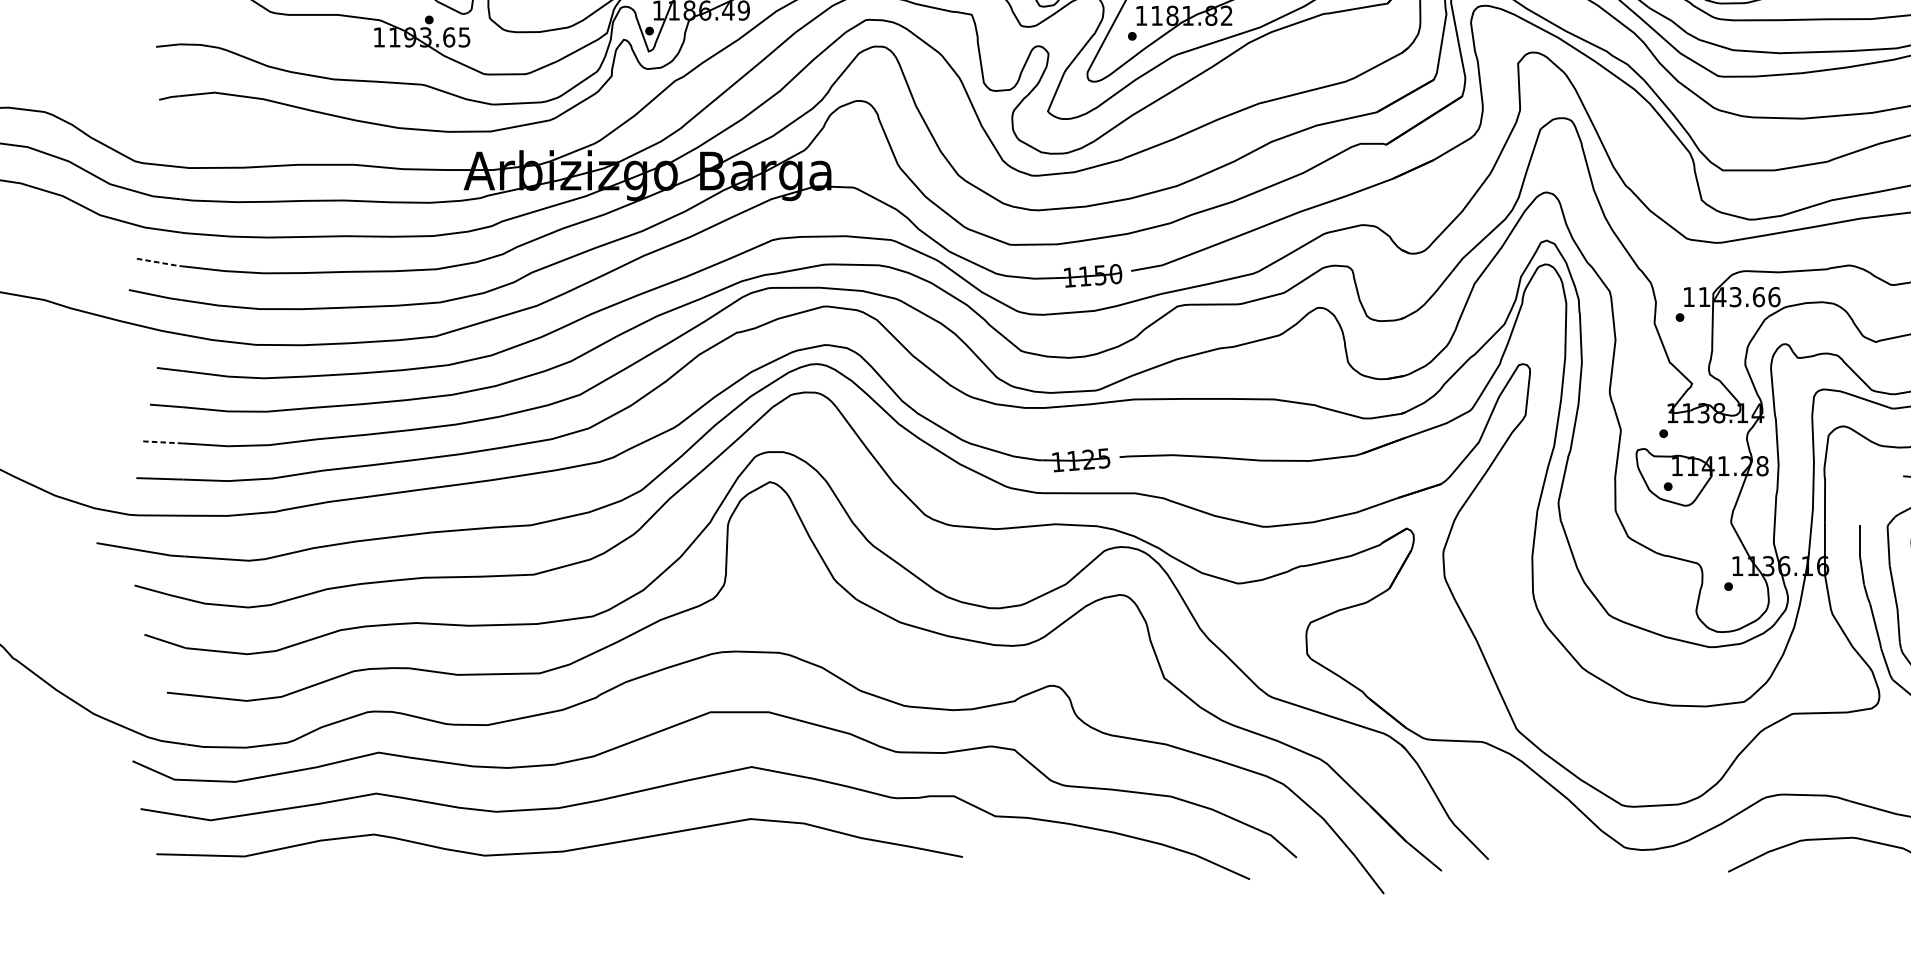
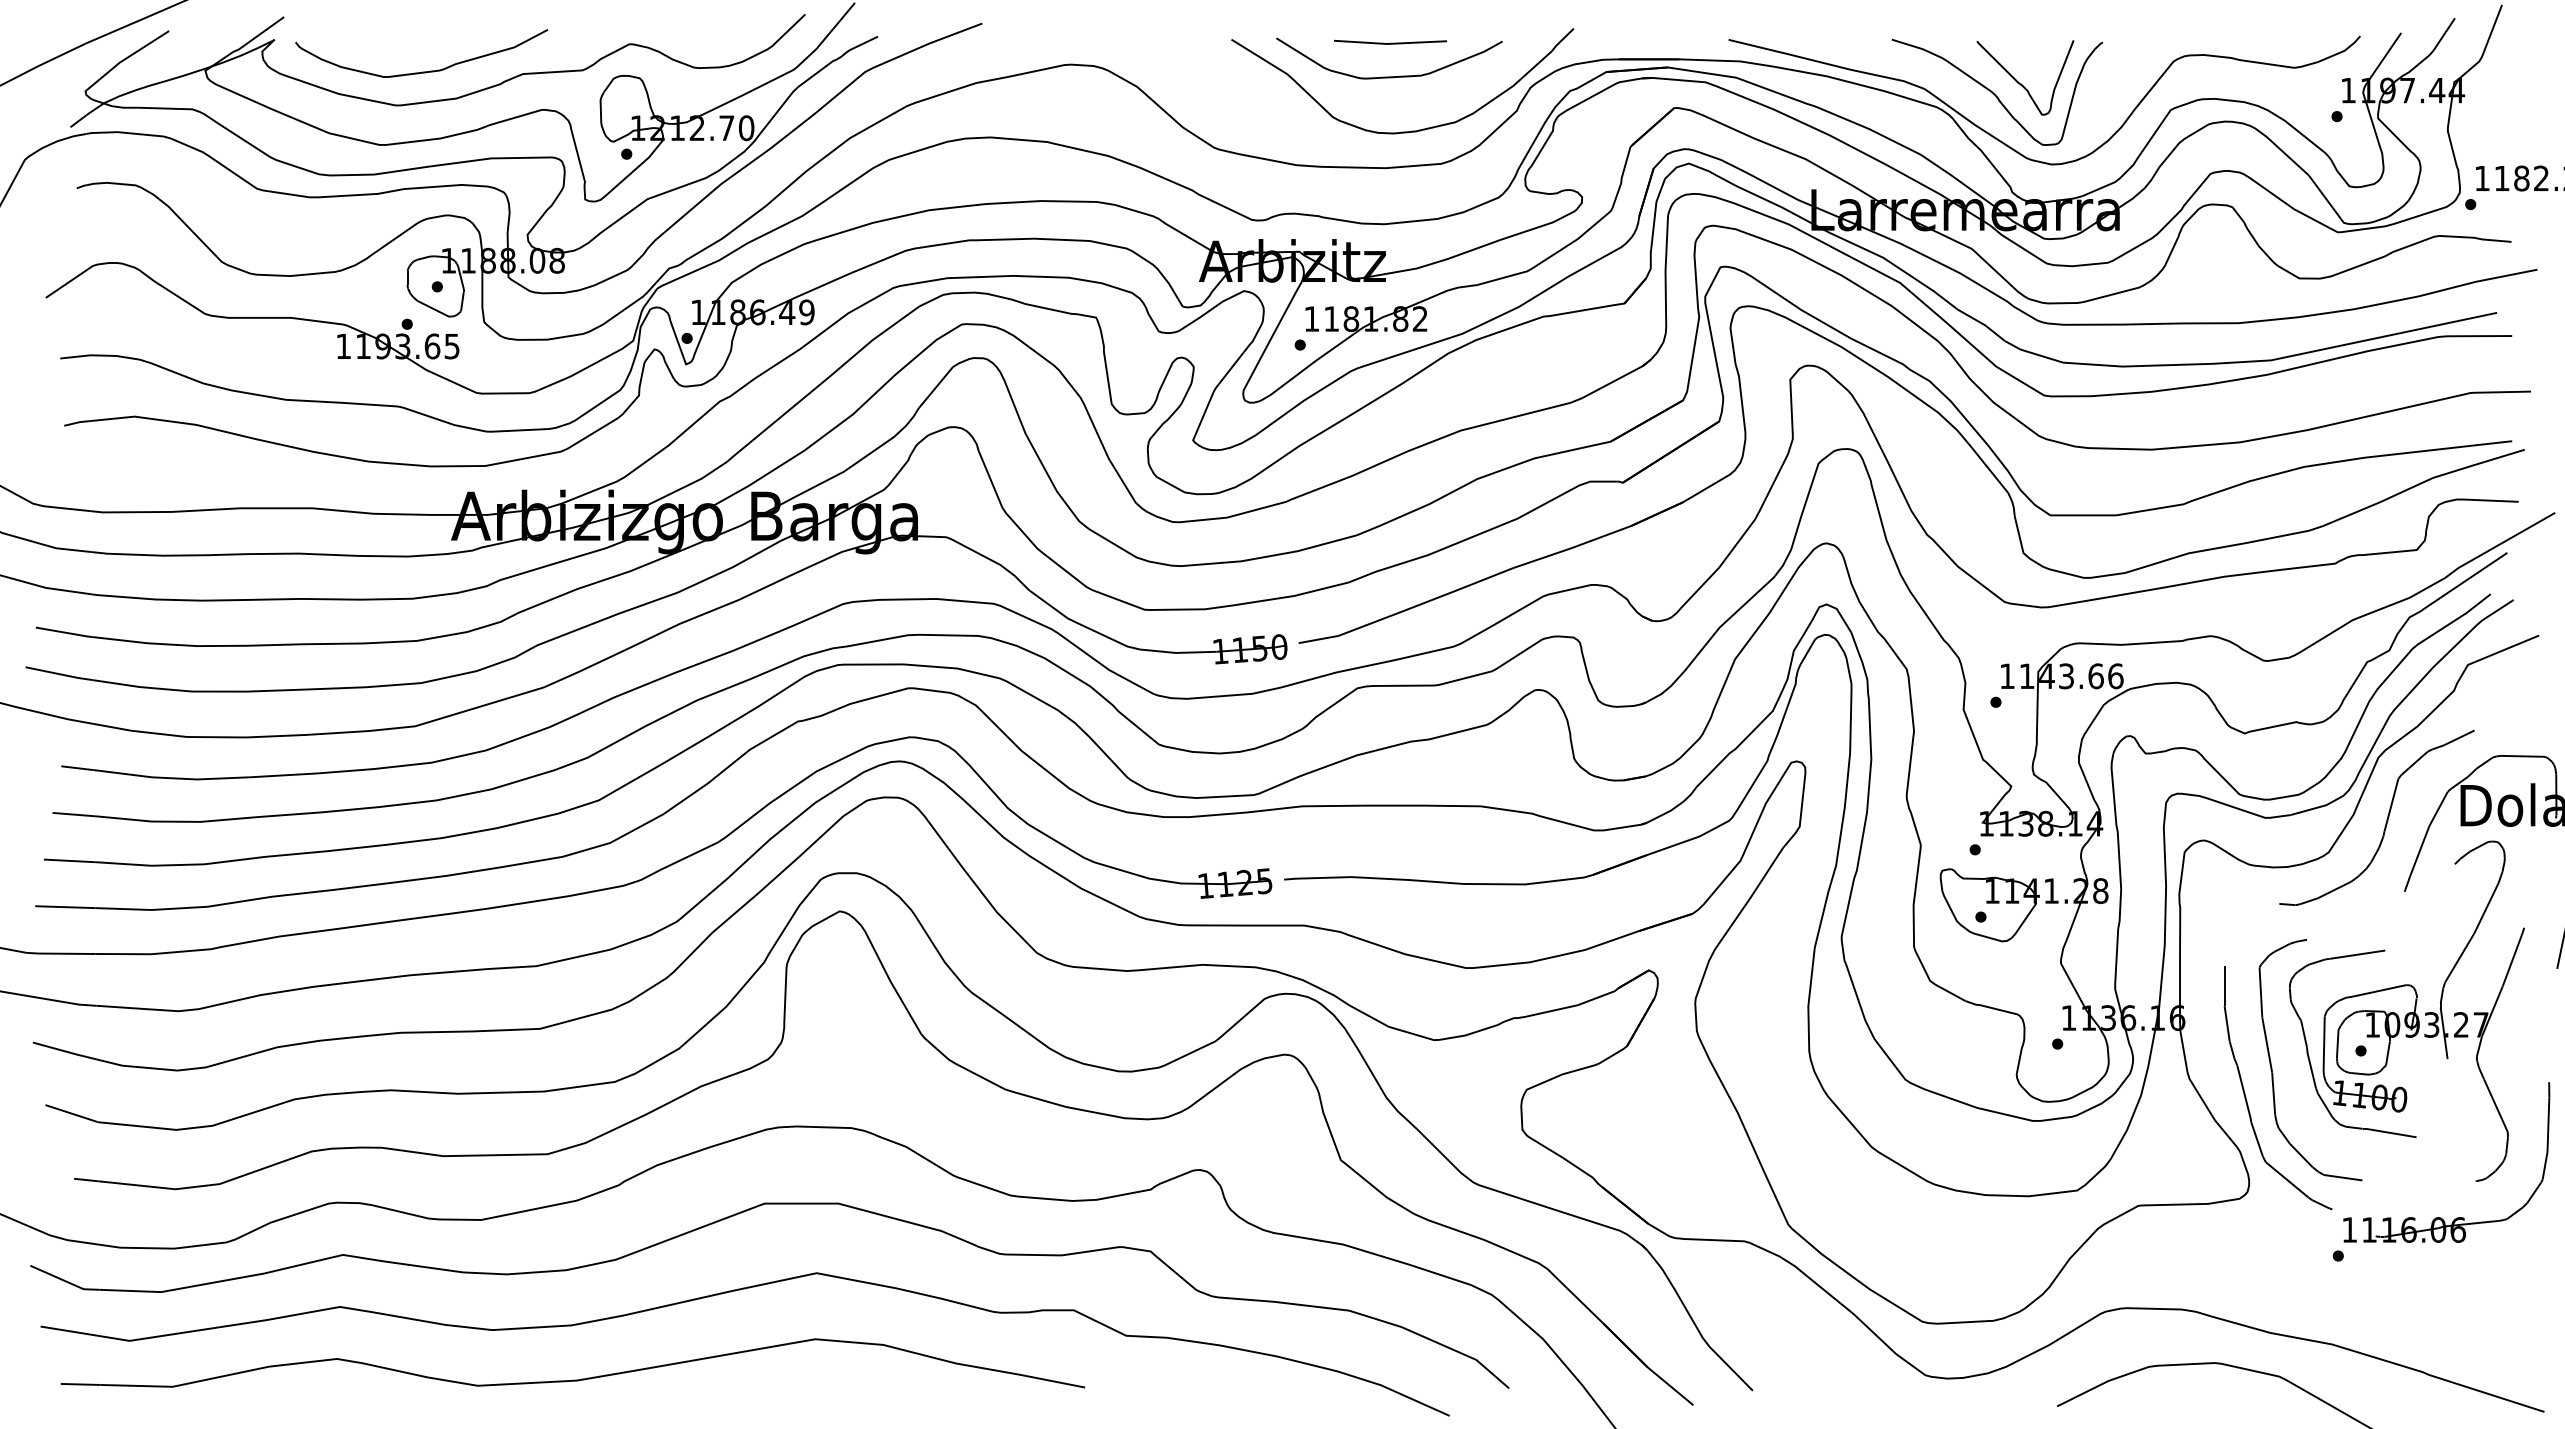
line: (160, 262) -> (65, 632), dashed -> solid
line: (163, 442) -> (69, 860), dashed -> solid

